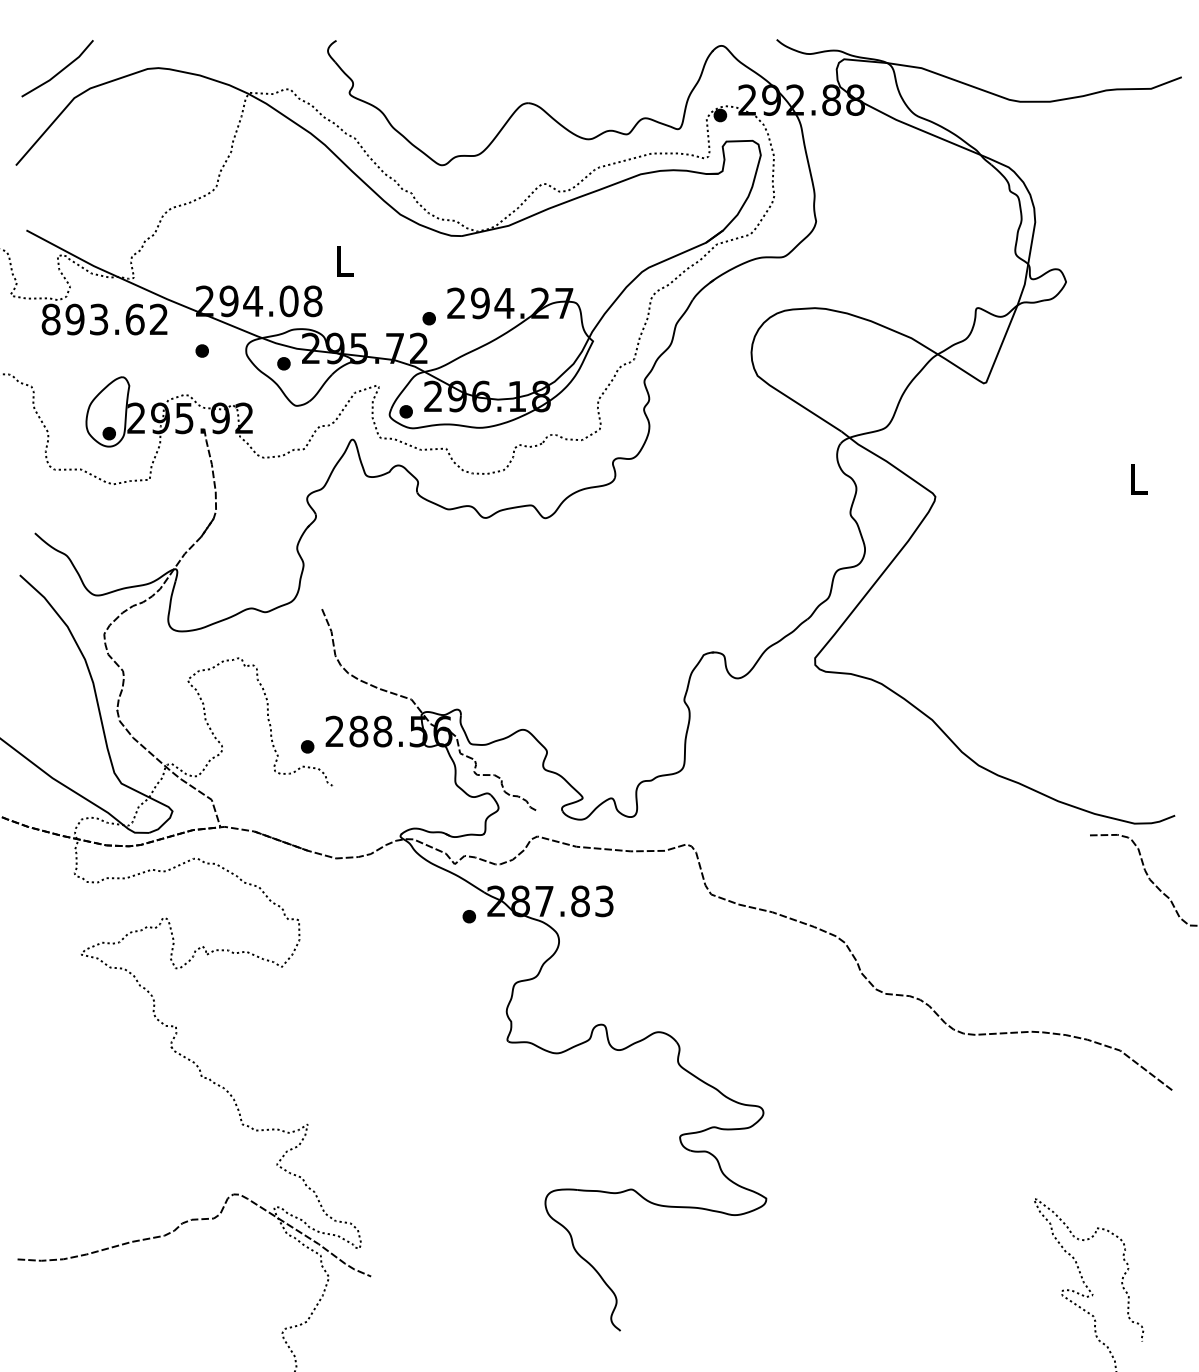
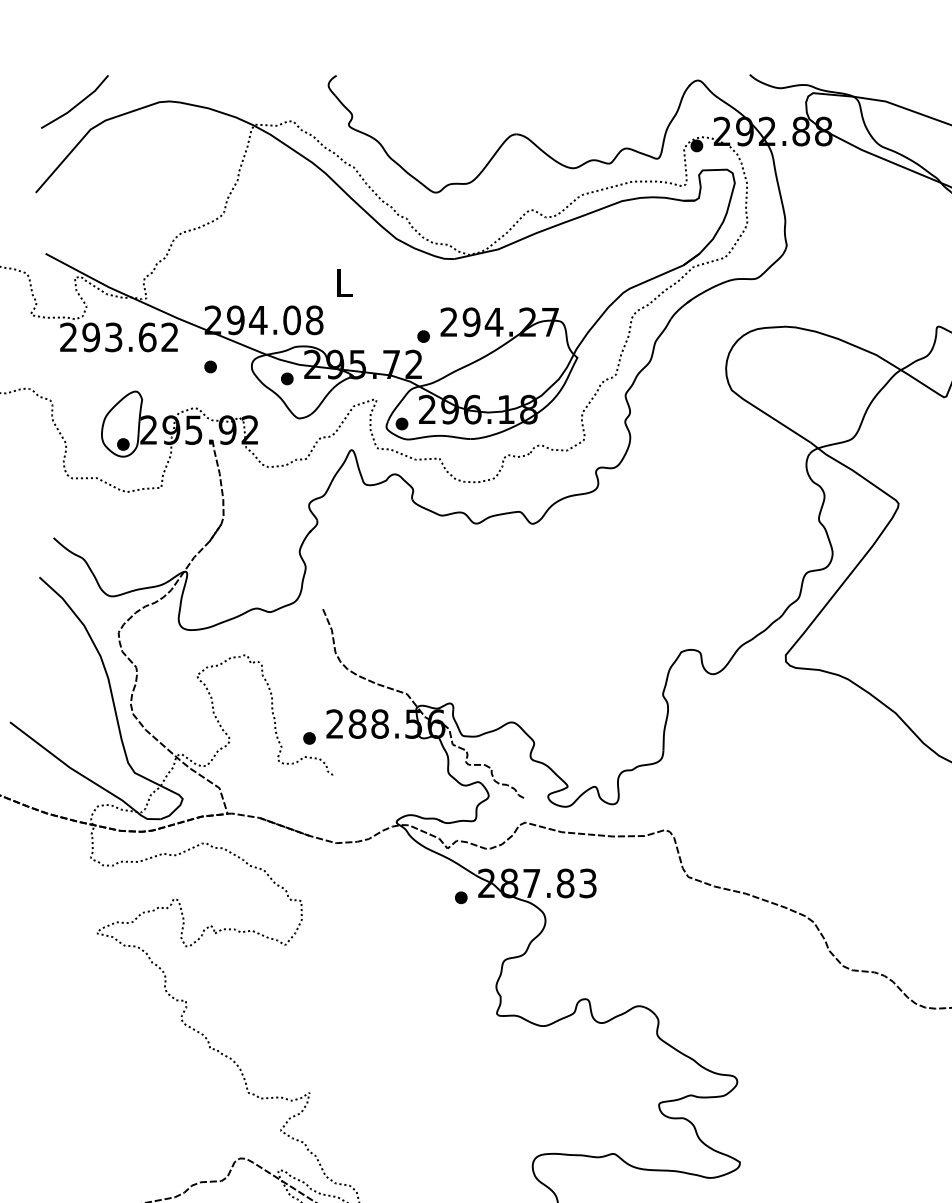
text: (50, 319) -> (68, 337), 893.62 -> 293.62

